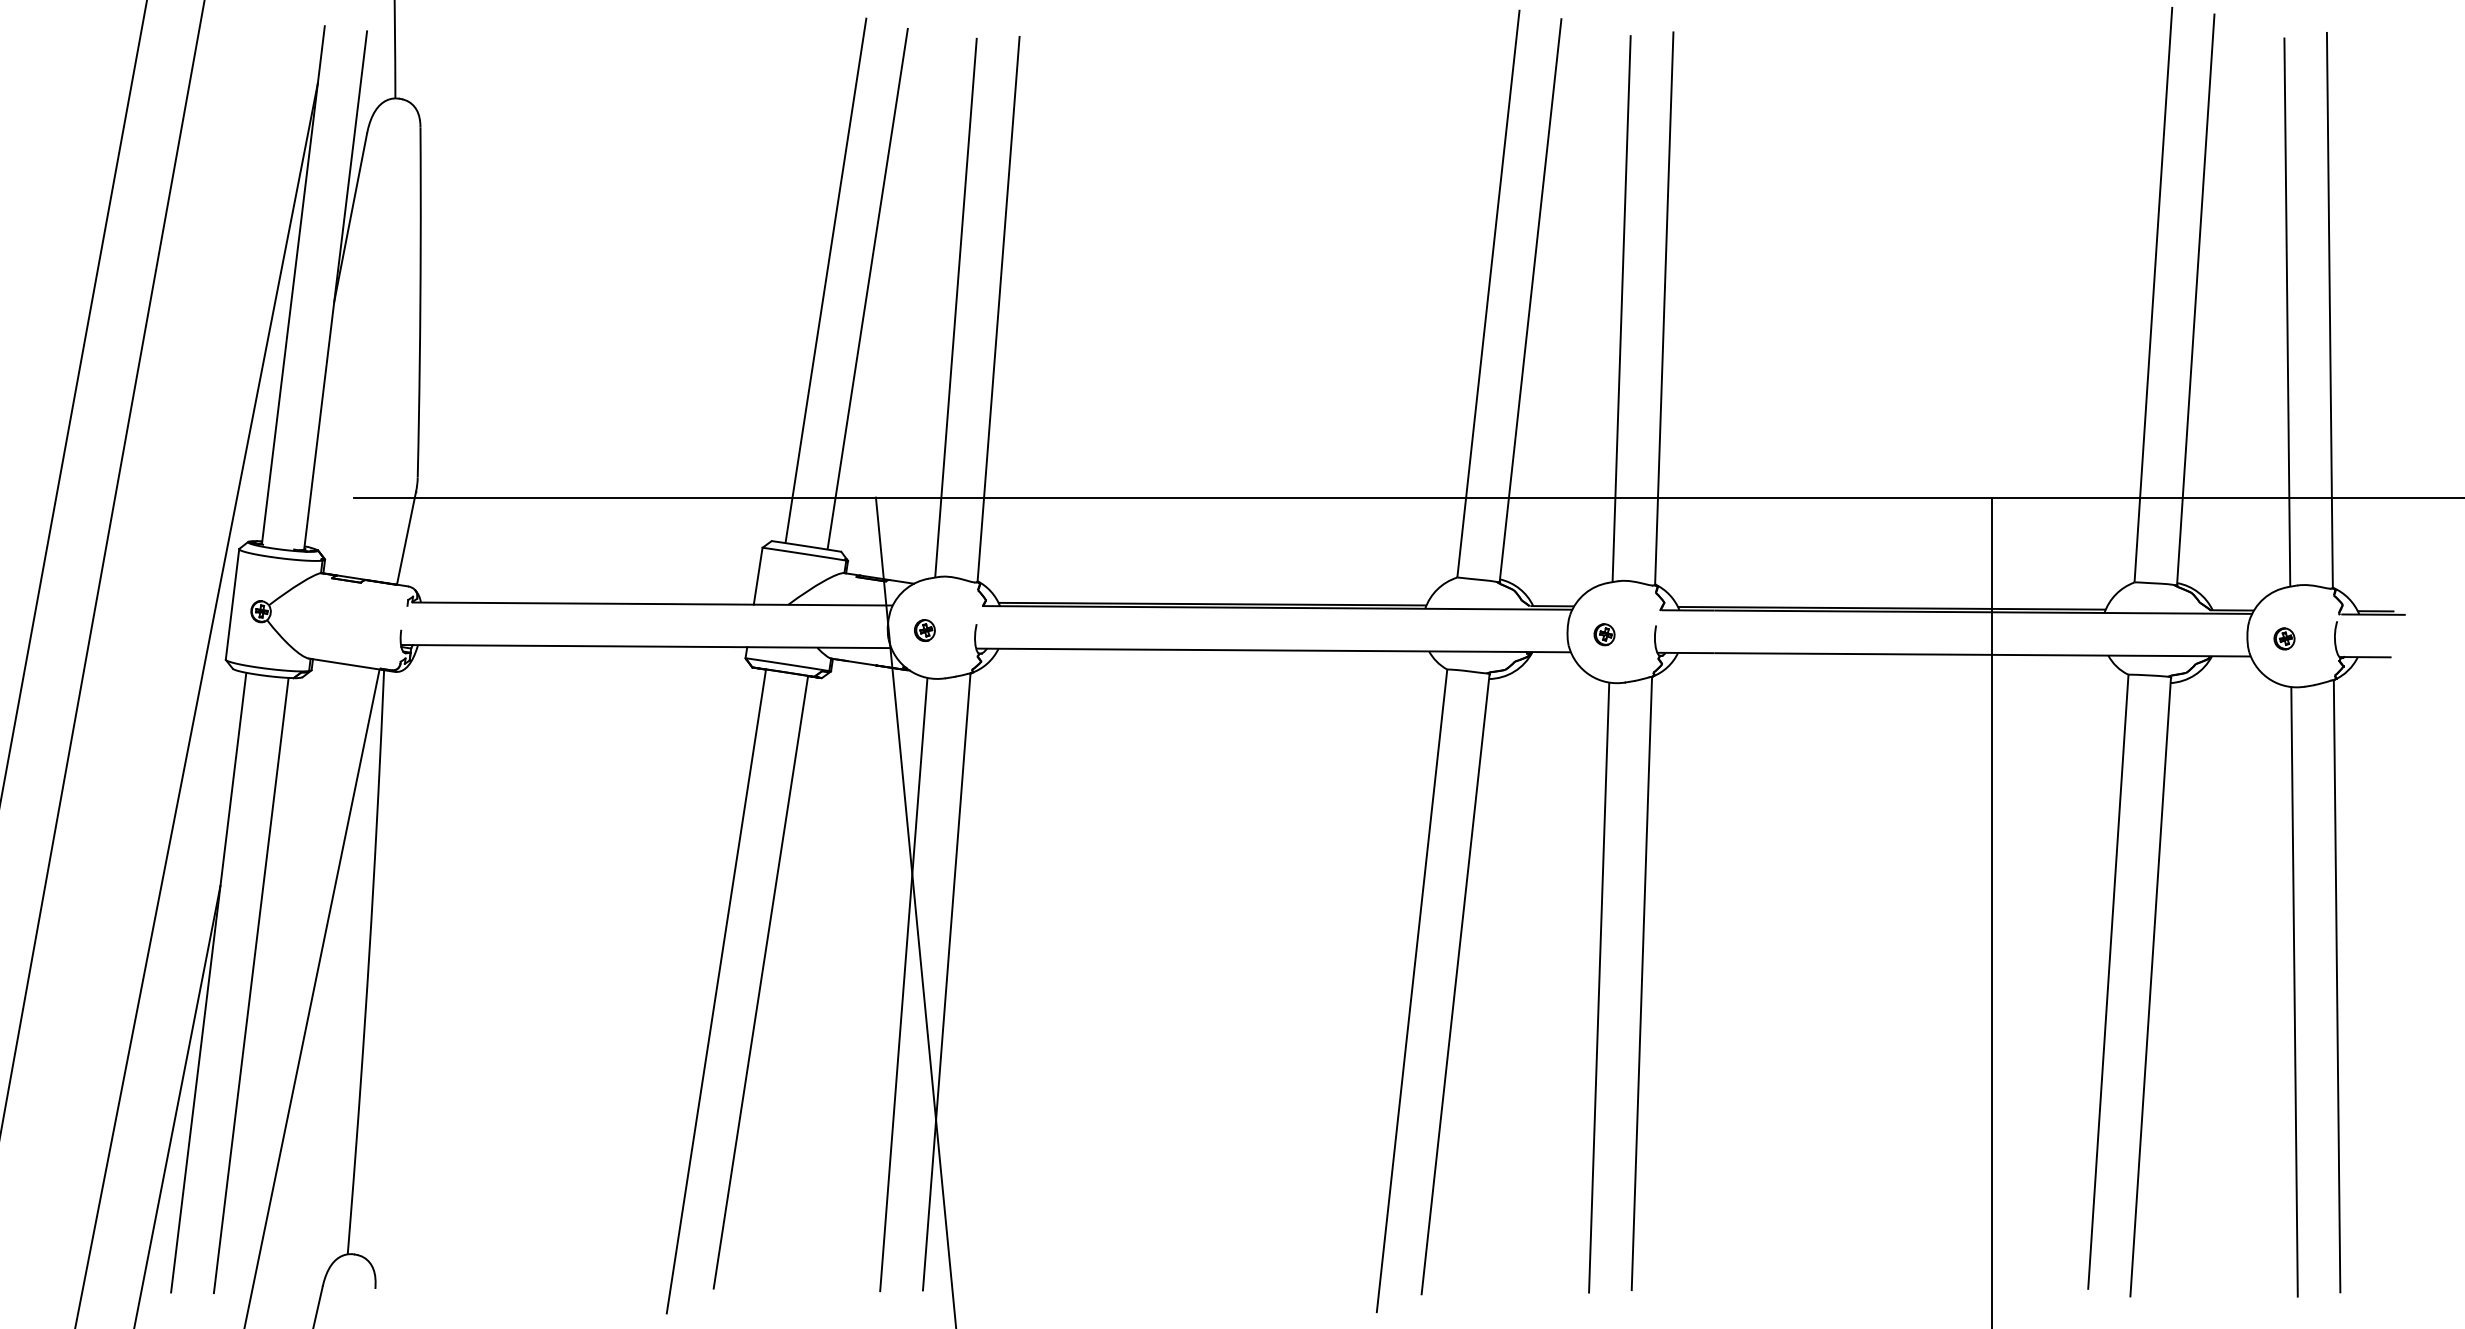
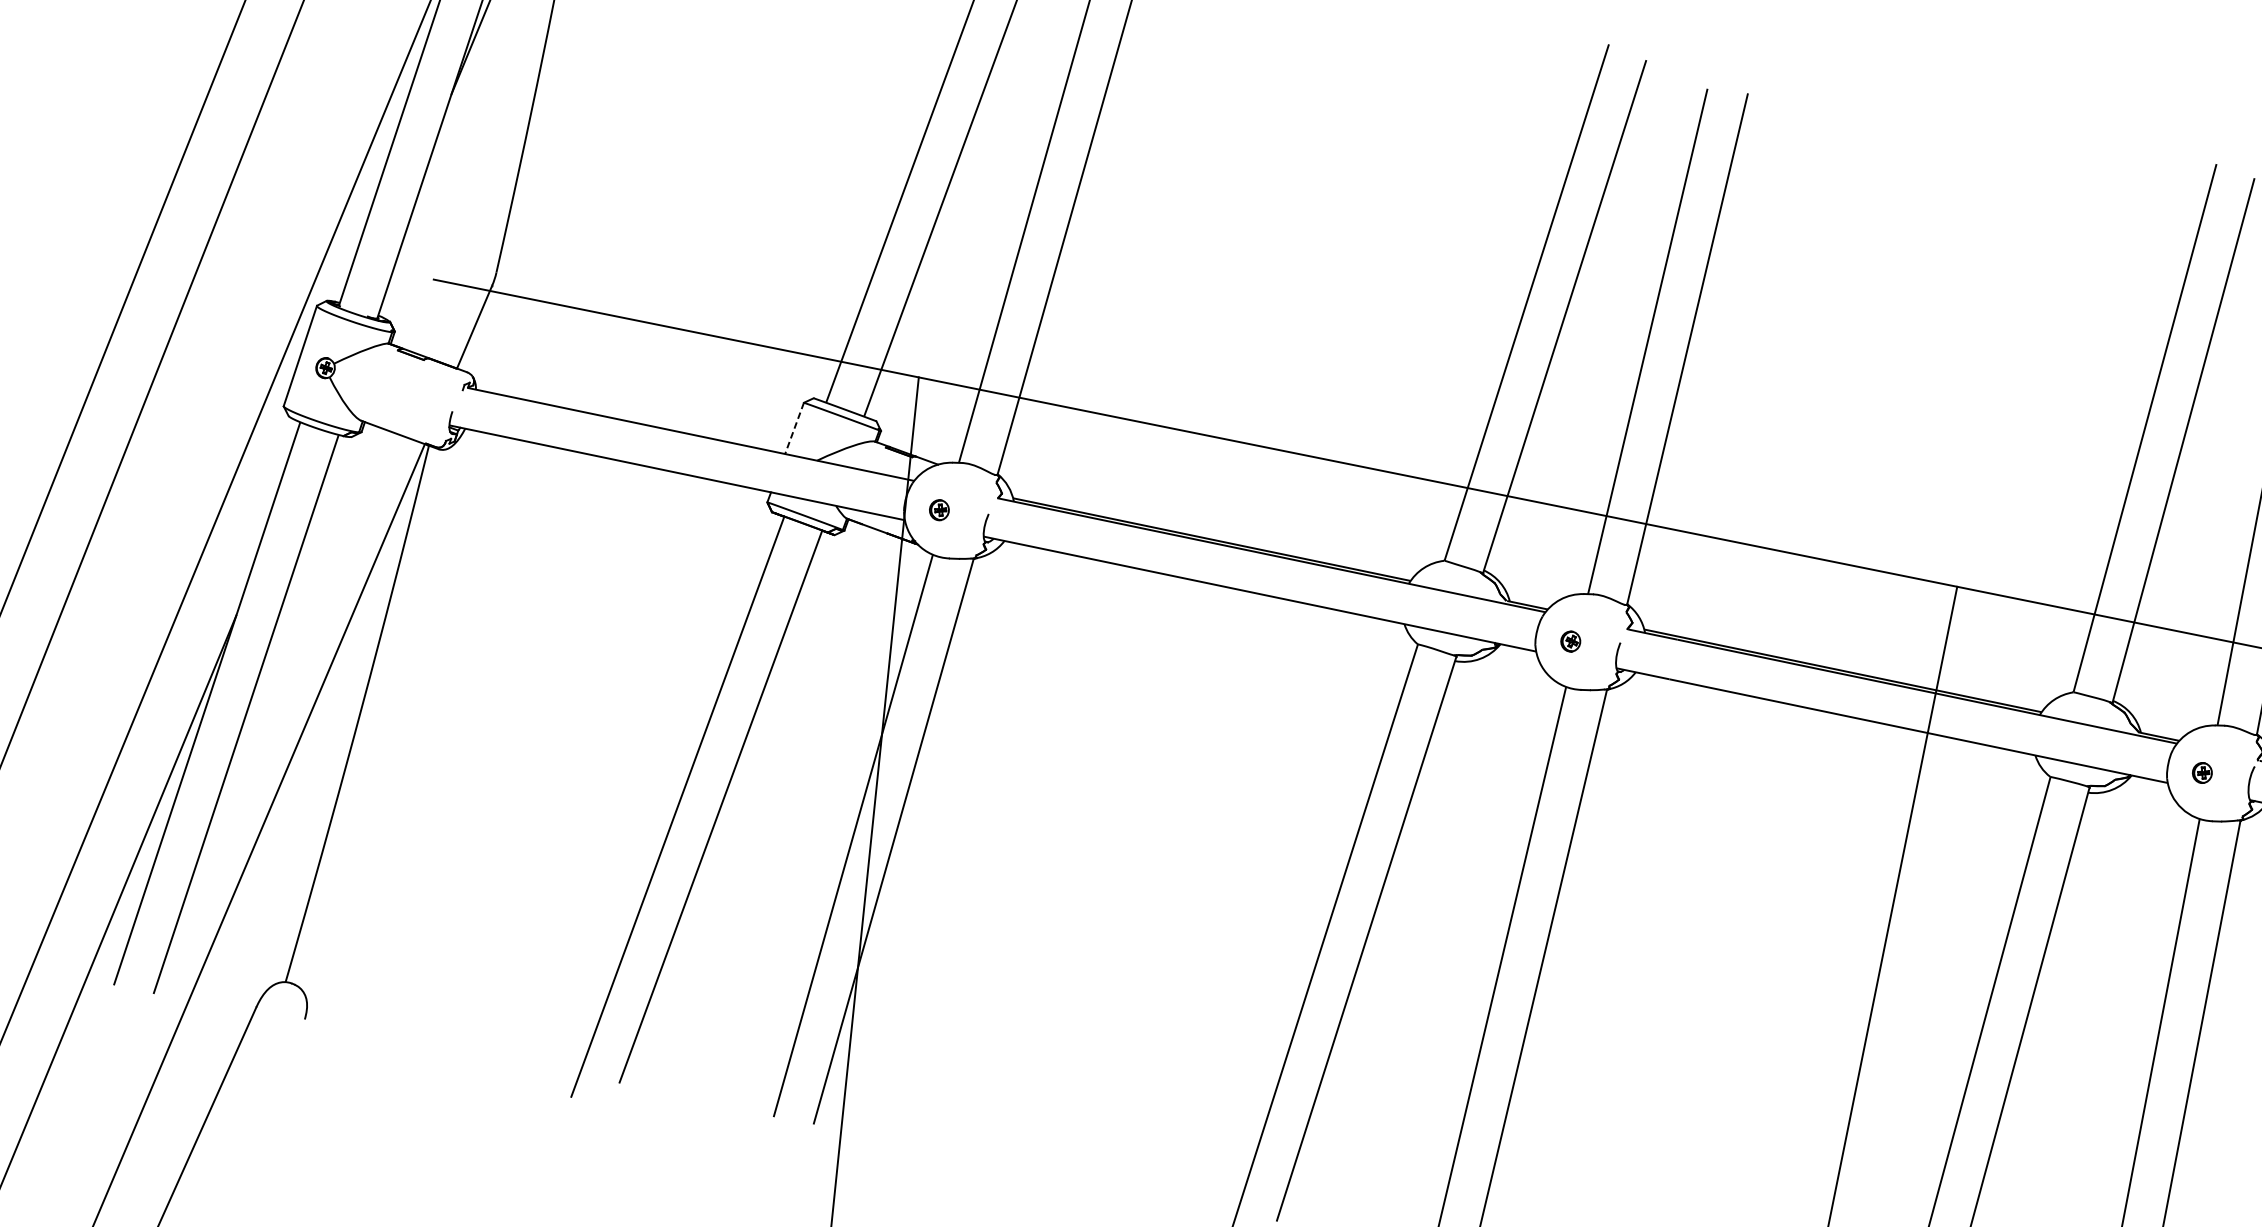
line: (758, 576) -> (794, 428), solid -> dashed

